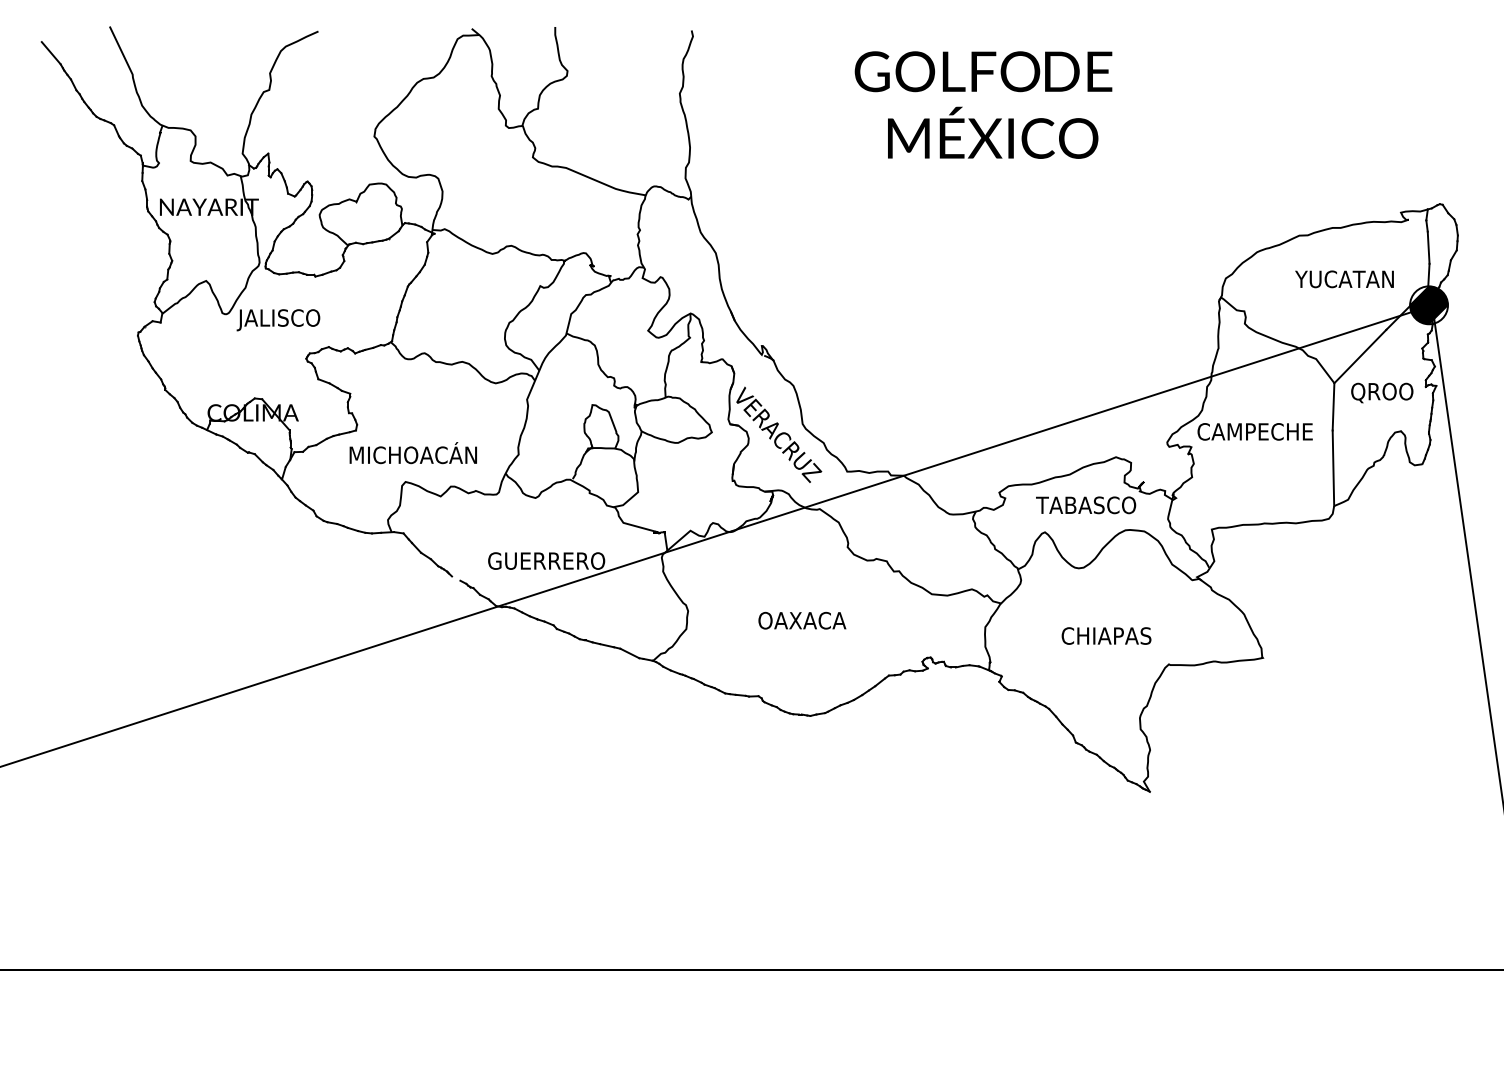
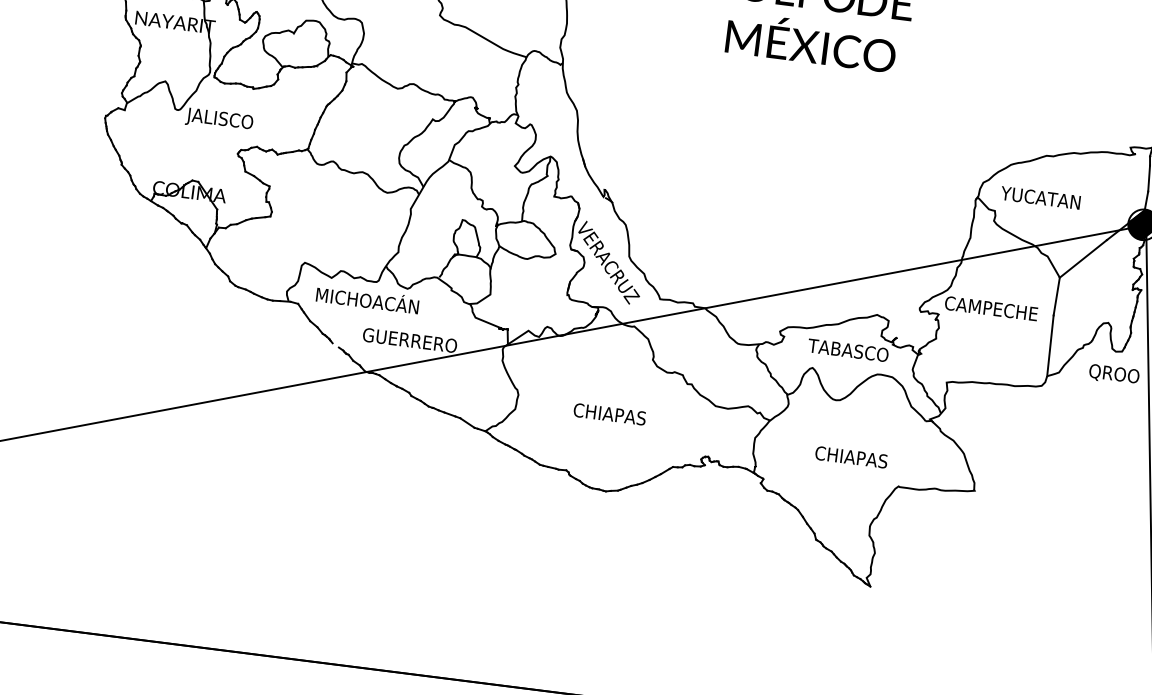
text: (1344, 279) -> (1040, 198), moved
text: (1382, 392) -> (1114, 374), moved
text: (412, 453) -> (367, 299), moved
text: (806, 620) -> (612, 414), OAXACA -> CHIAPAS

